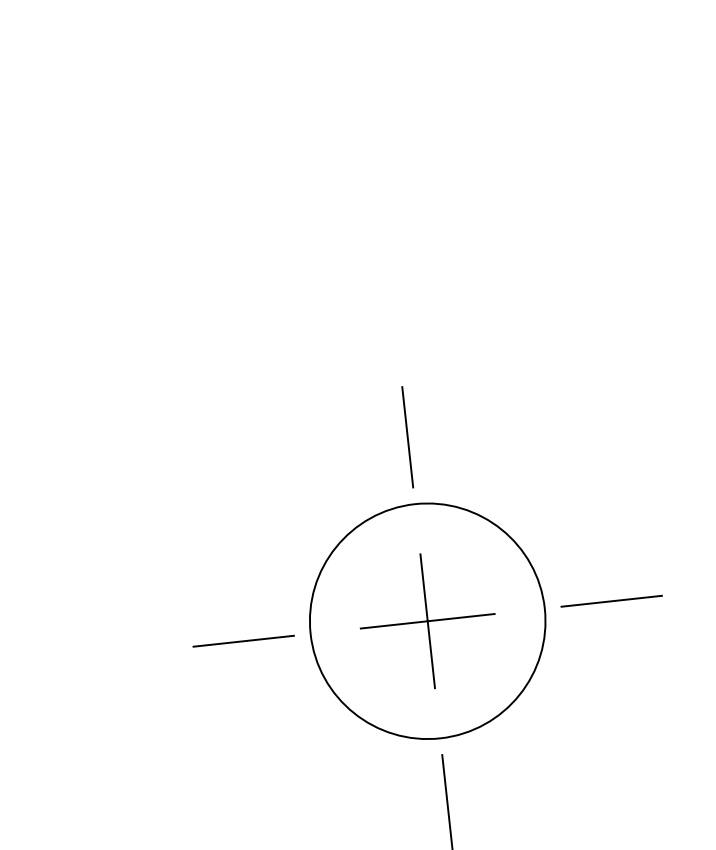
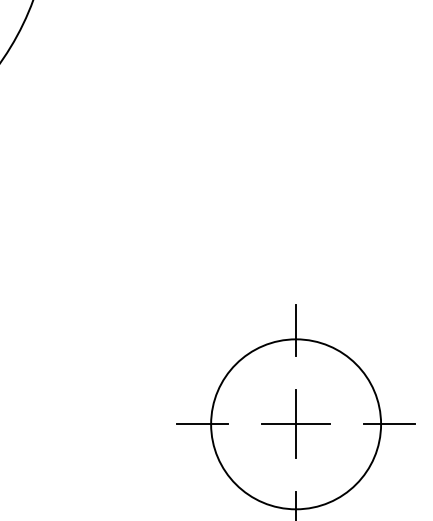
circle: (428, 621) -> (296, 424), size x1.43

